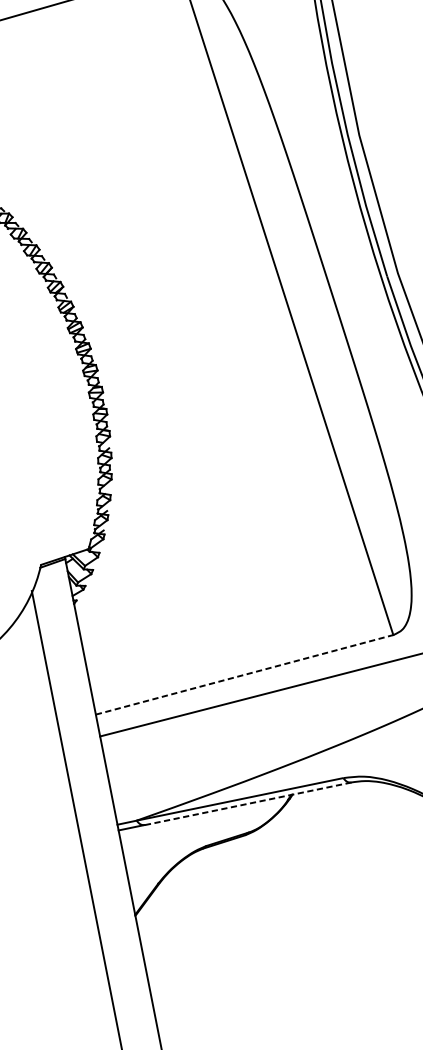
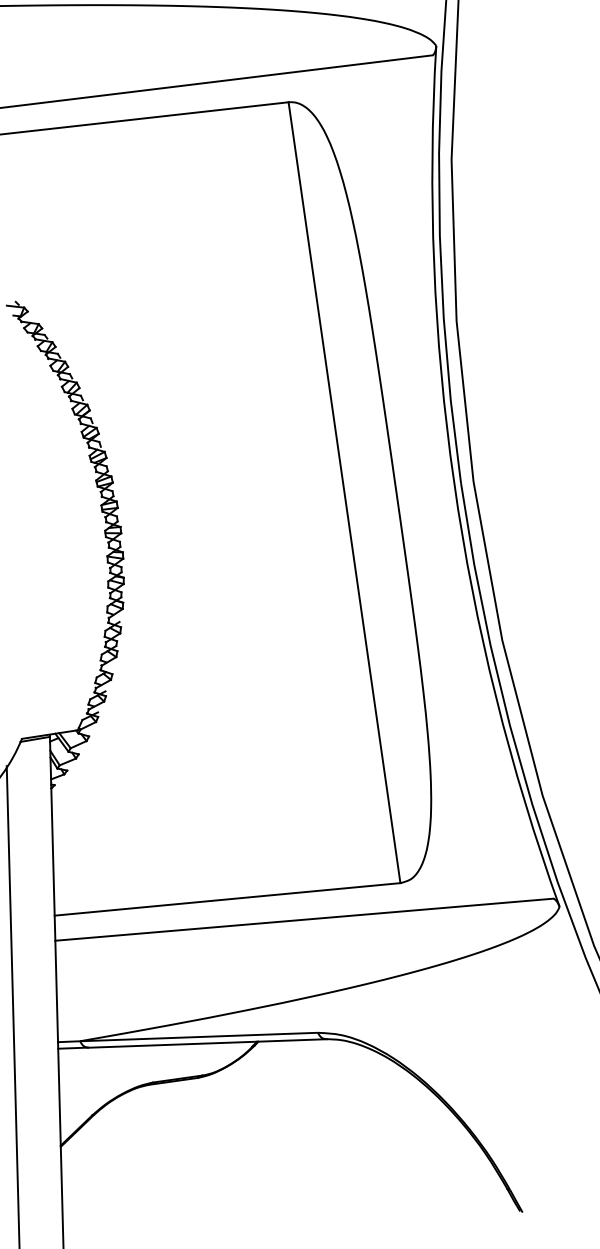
line: (244, 674) -> (227, 899), dashed -> solid
line: (249, 803) -> (208, 1043), dashed -> solid

